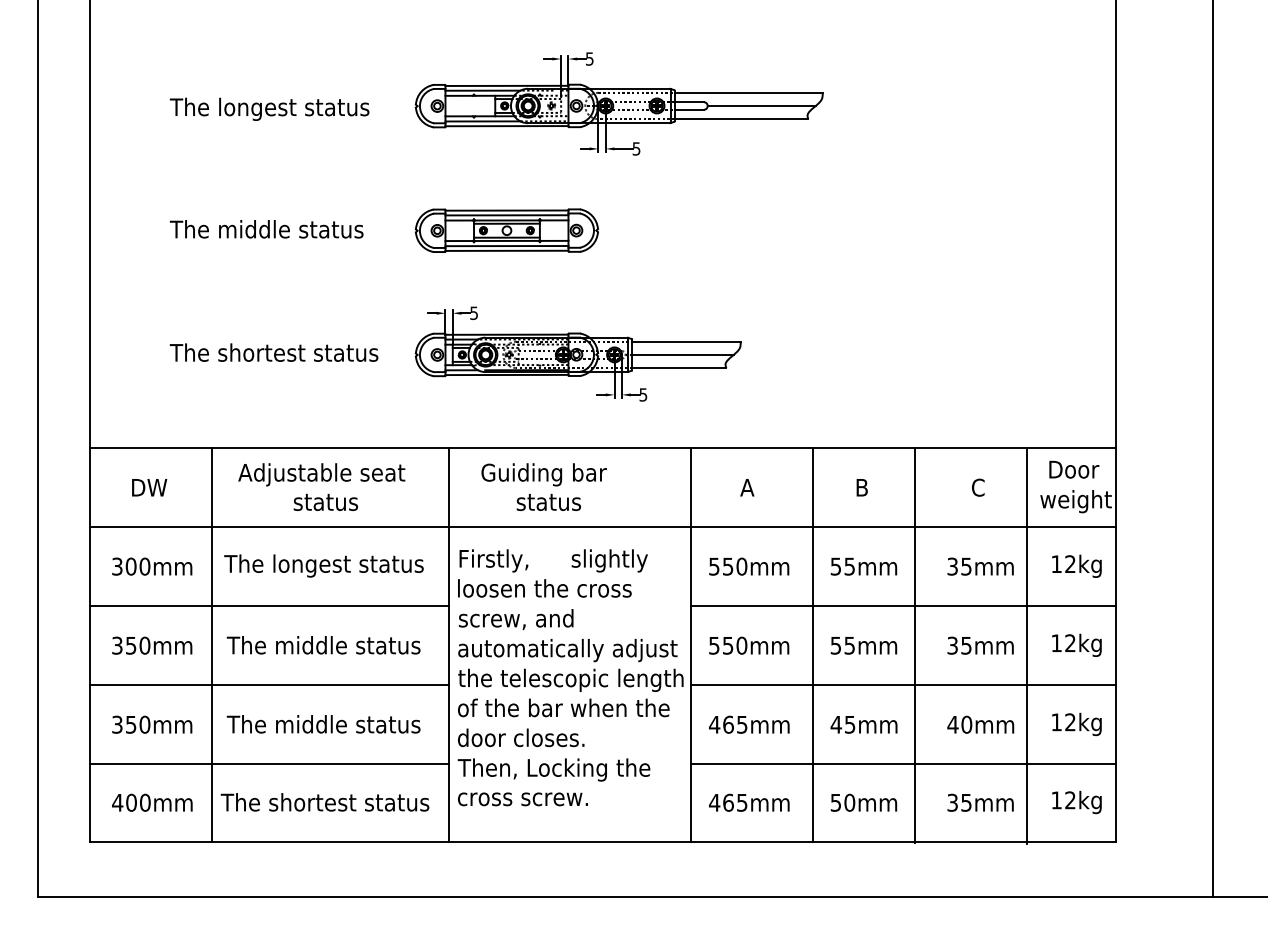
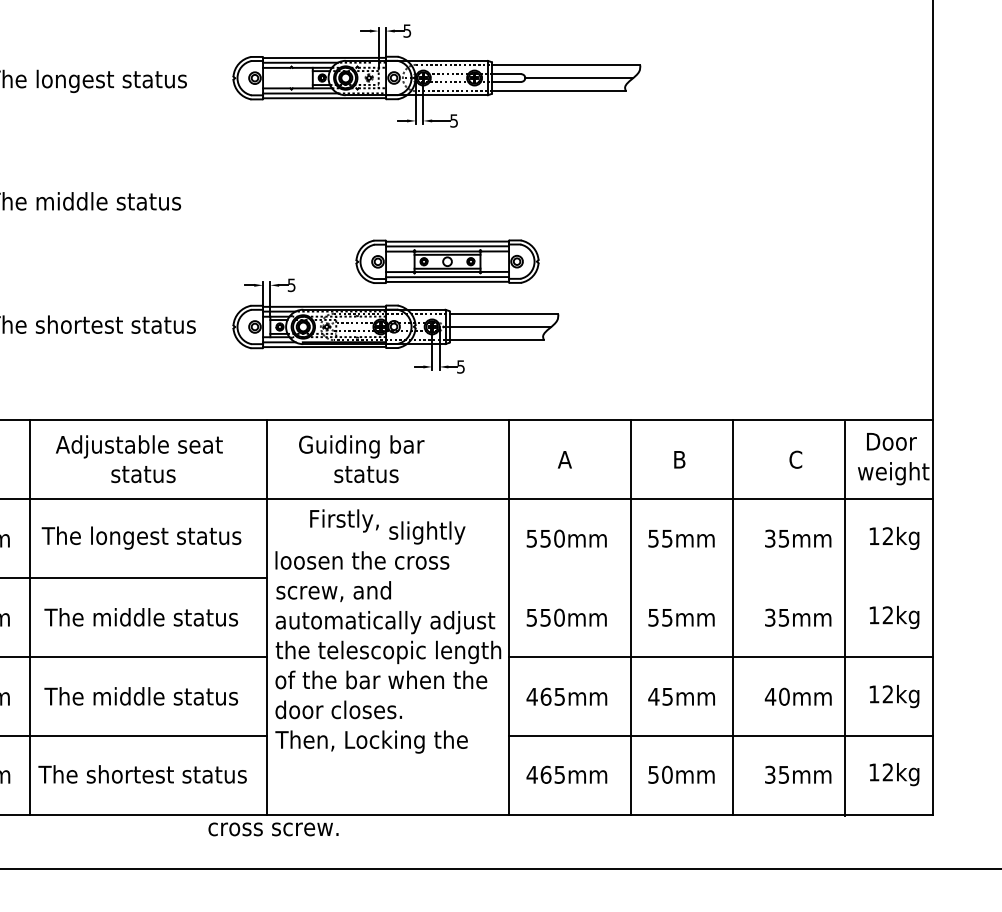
part: (506, 230) -> (447, 261), moved
text: (493, 560) -> (344, 520), moved
line: (903, 606) -> (721, 578), removed
text: (522, 799) -> (273, 829), moved

